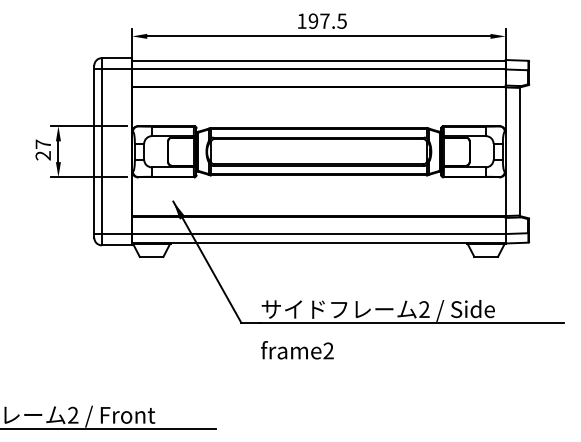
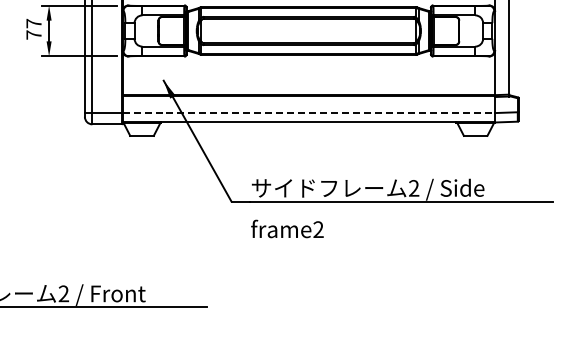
text: (42, 155) -> (33, 34), 27 -> 77
line: (318, 234) -> (308, 113), solid -> dashed

